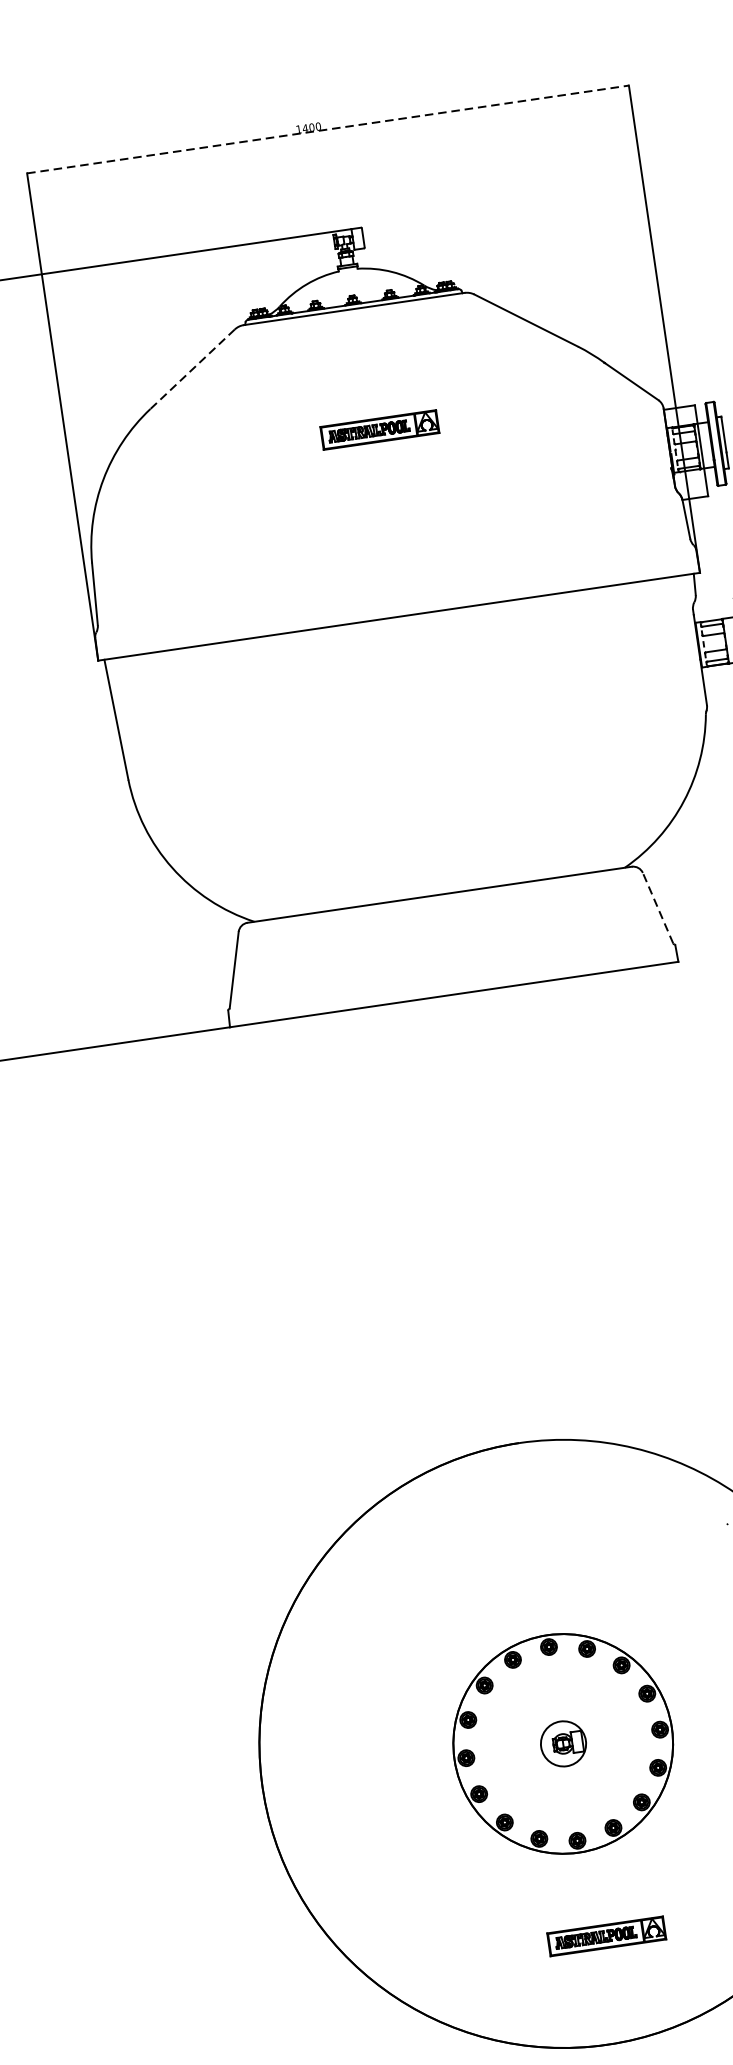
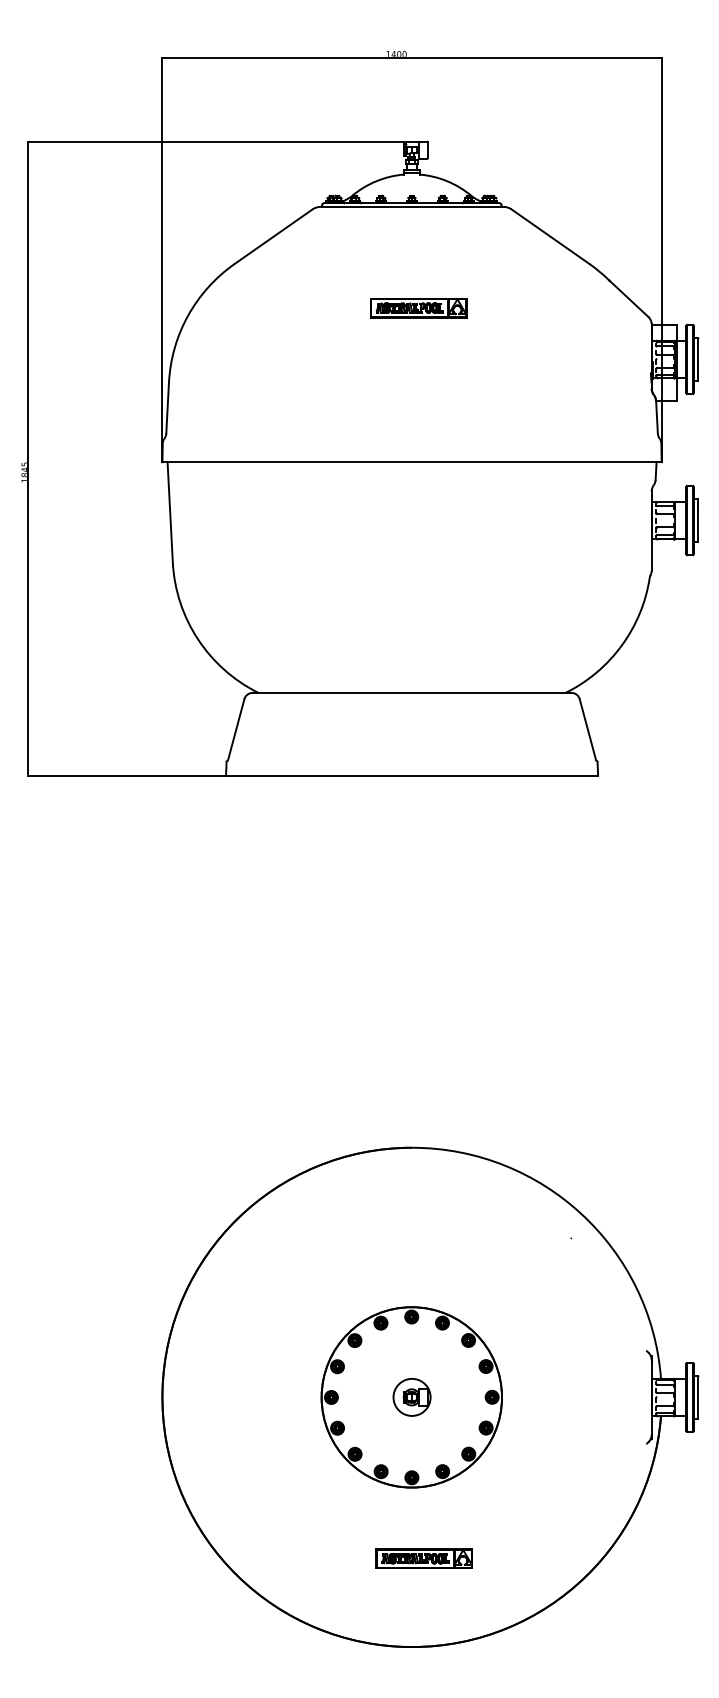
line: (328, 128) -> (412, 57), dashed -> solid
line: (192, 369) -> (273, 236), dashed -> solid
line: (657, 908) -> (587, 729), dashed -> solid

